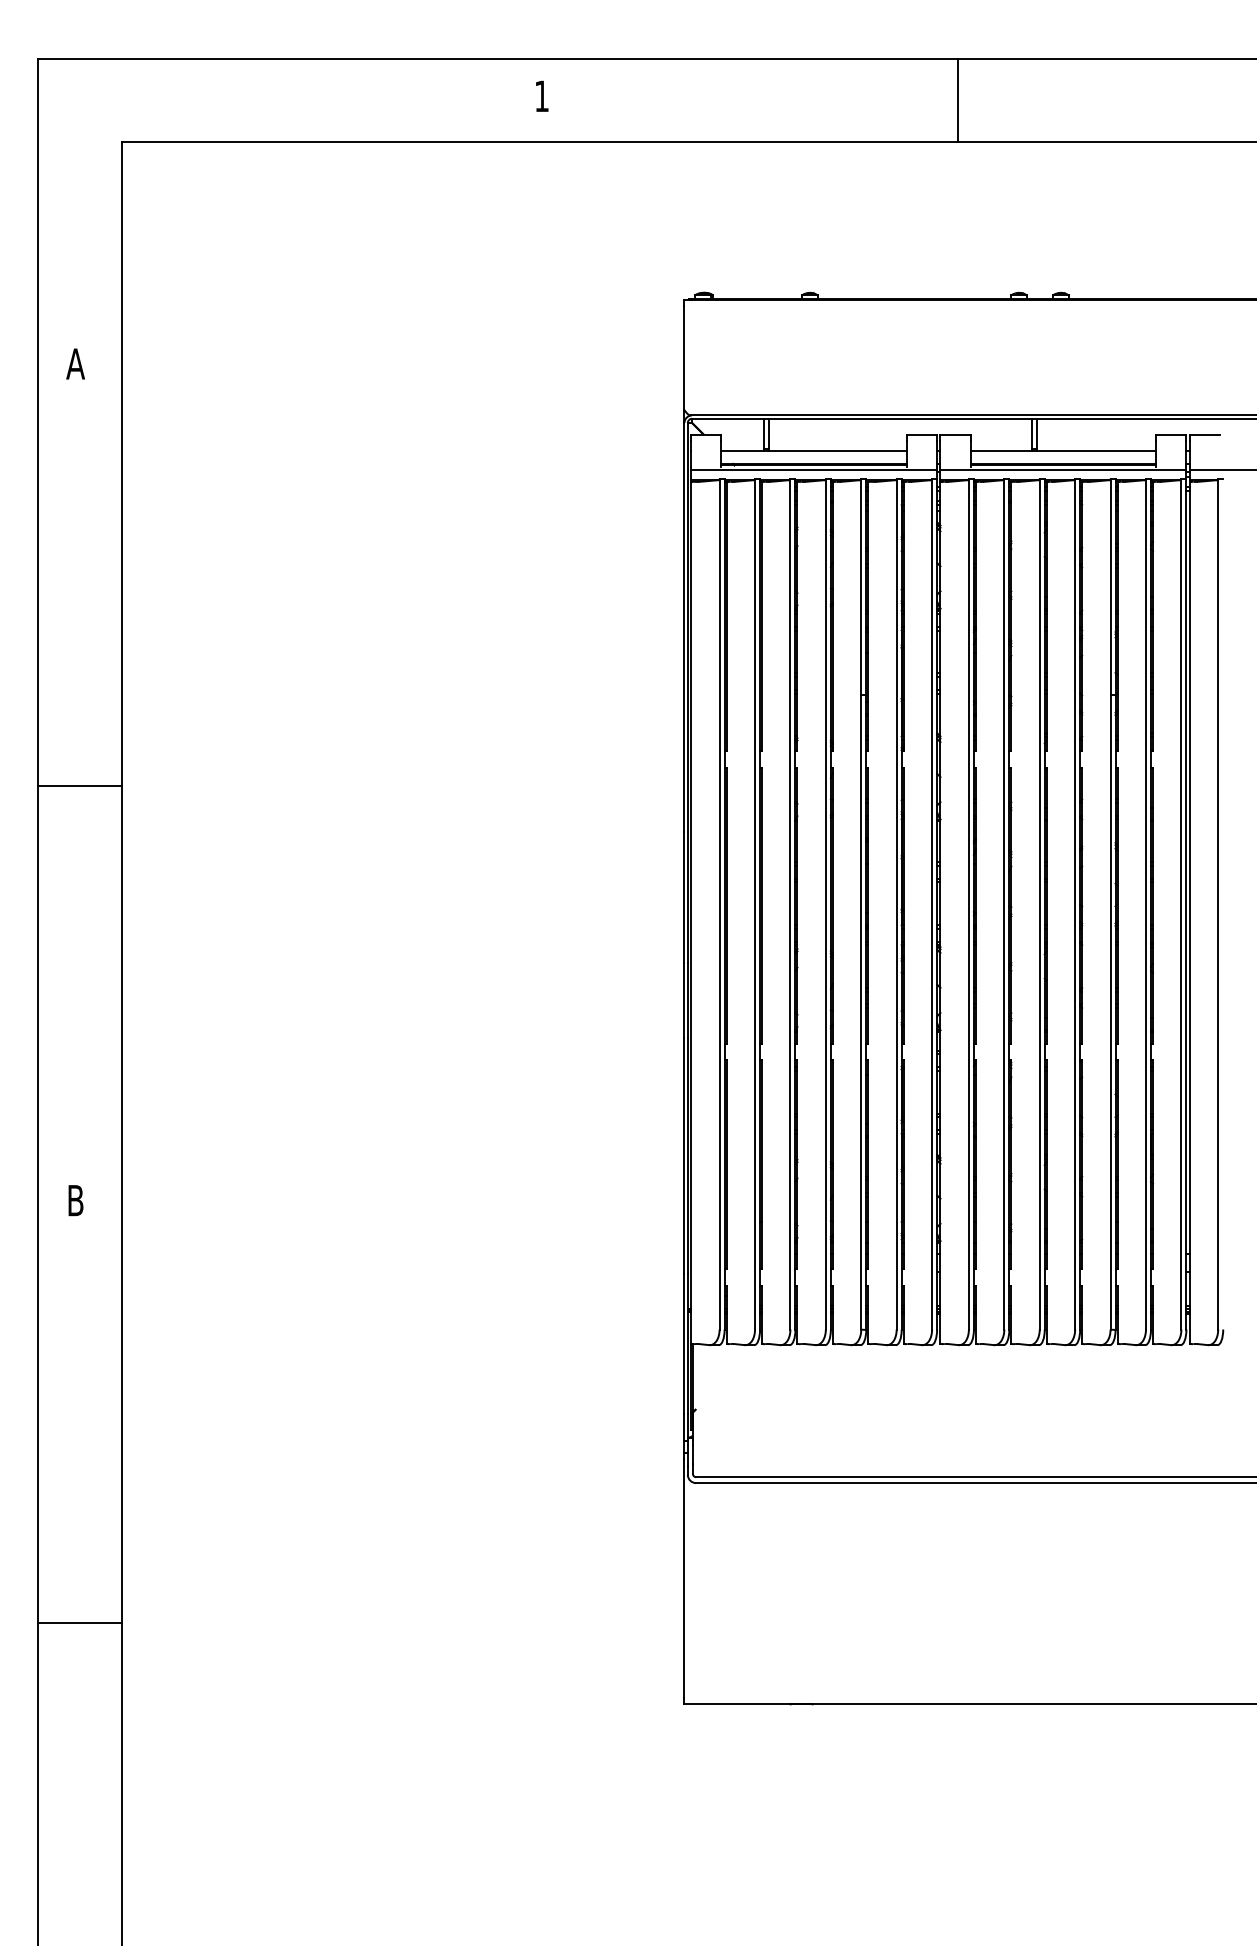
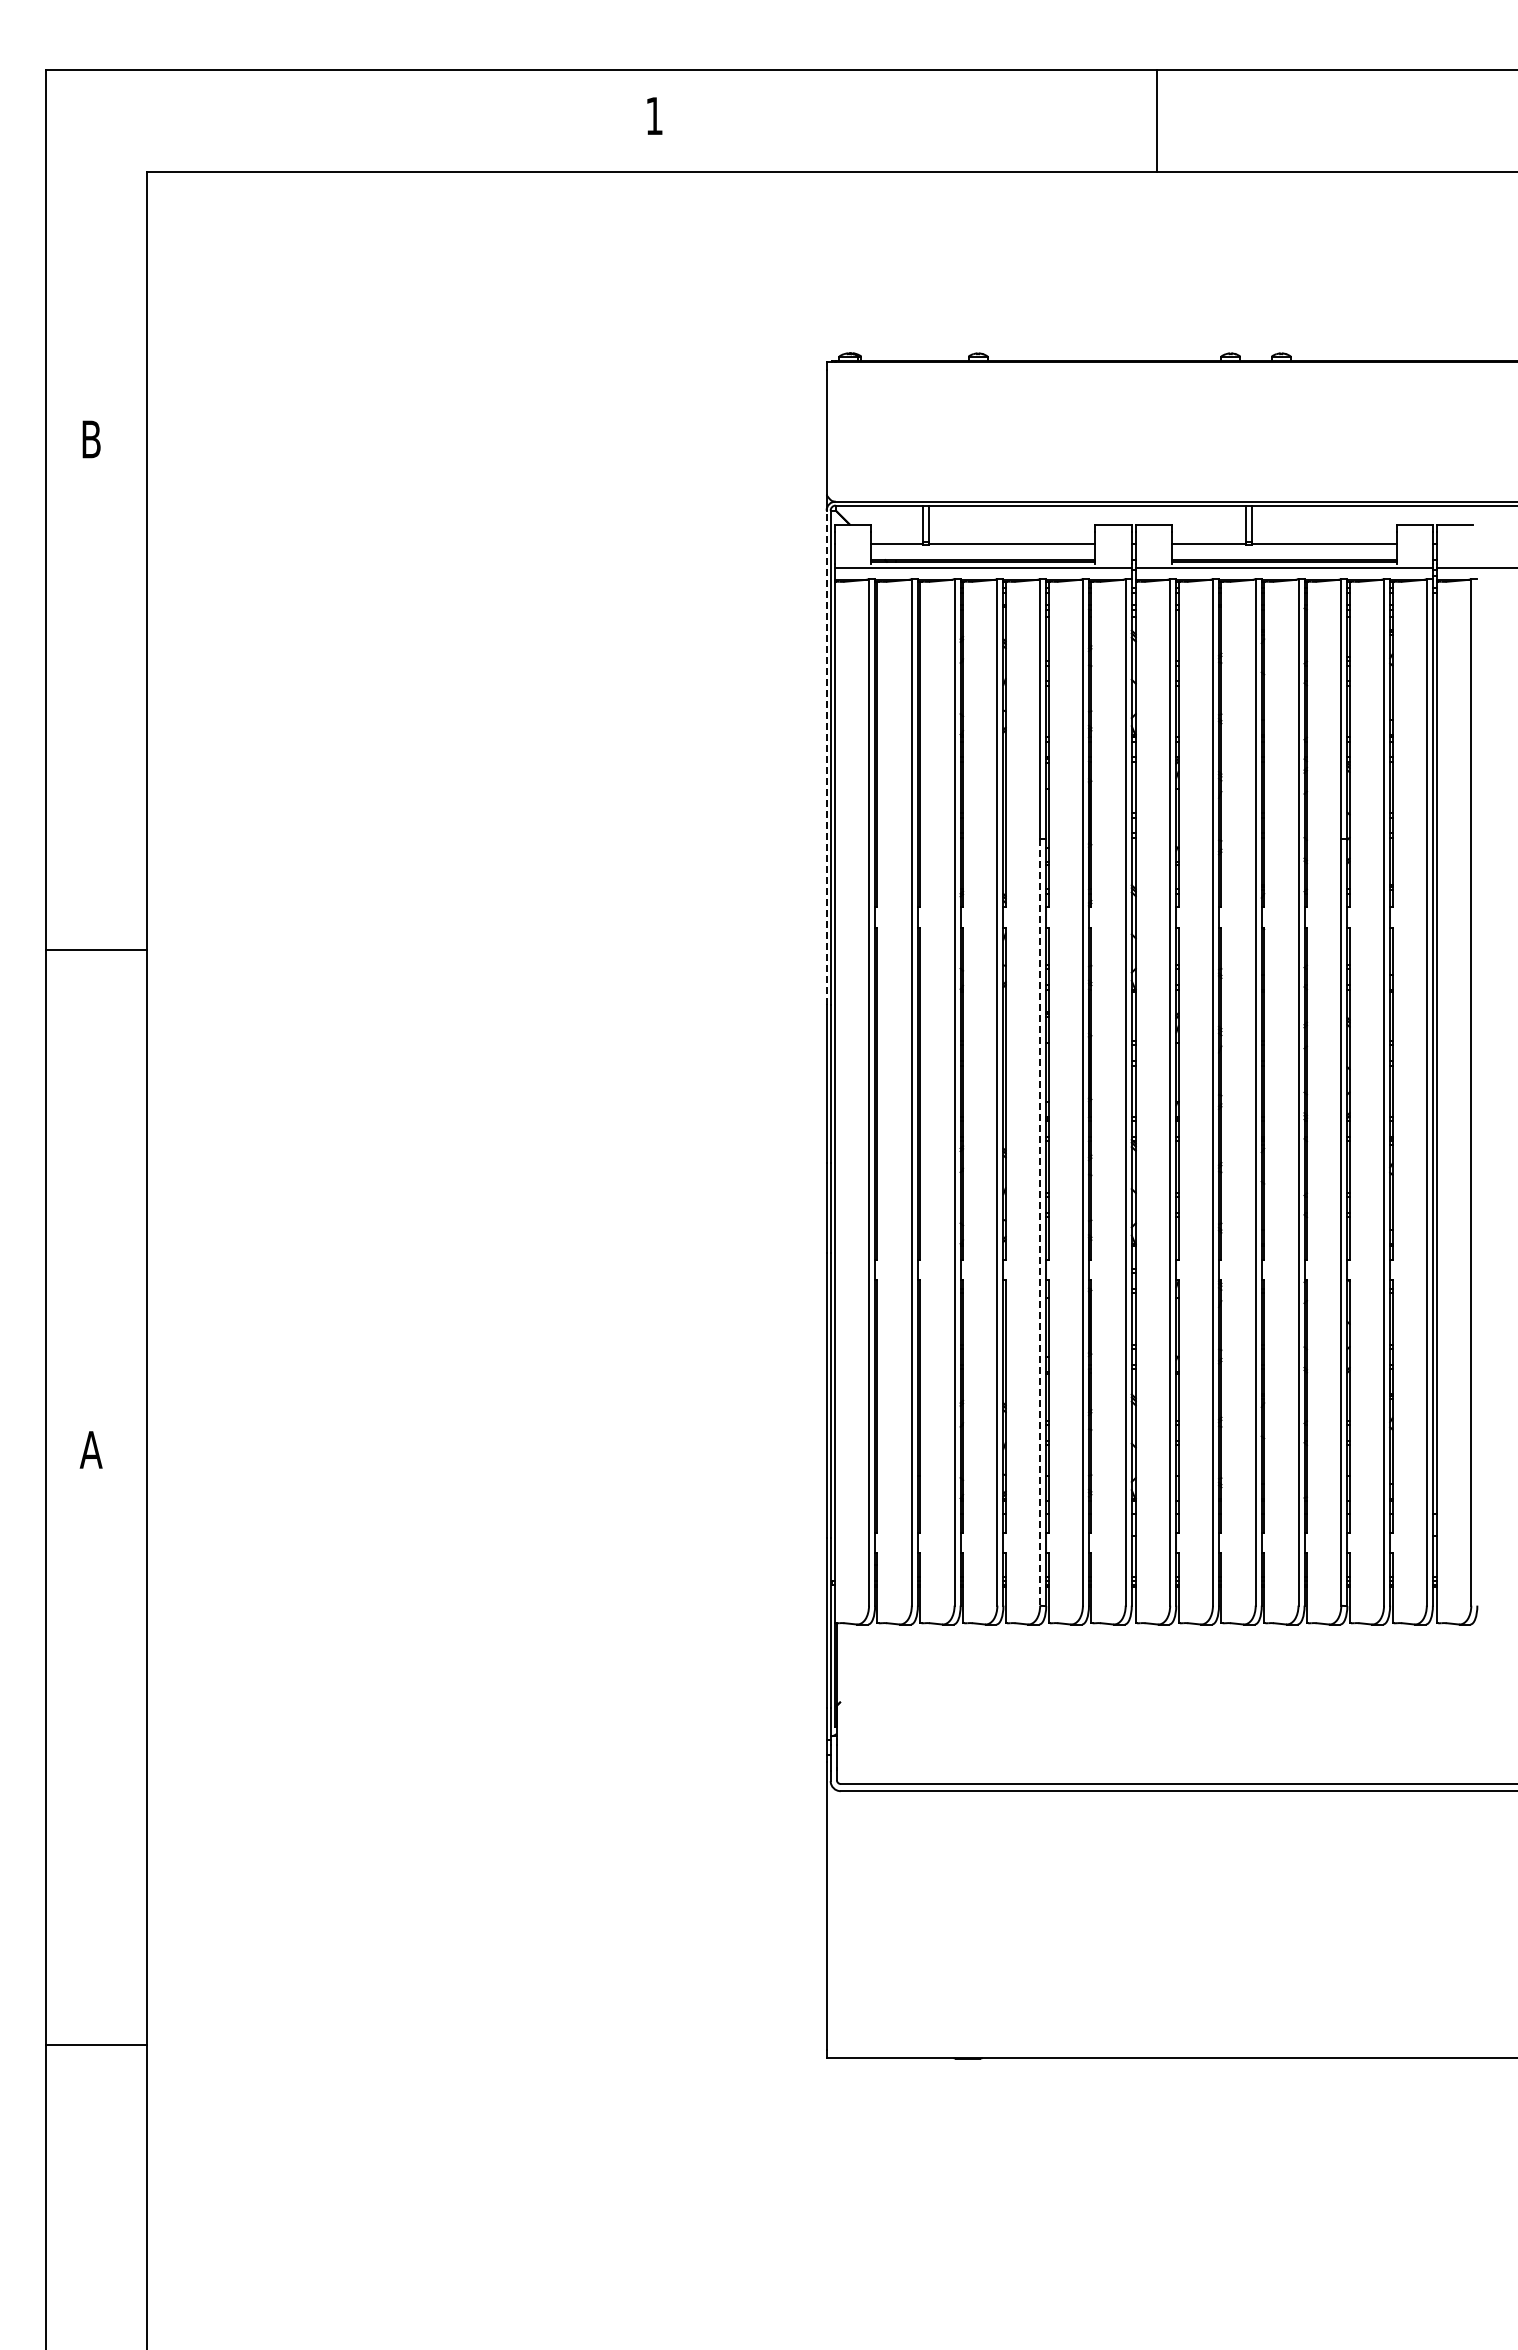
text: (75, 364) -> (90, 439), A -> B
line: (684, 627) -> (826, 757), solid -> dashed
line: (861, 1012) -> (1040, 1222), solid -> dashed
text: (75, 1200) -> (90, 1449), B -> A
line: (79, 1623) -> (95, 2045), moved

